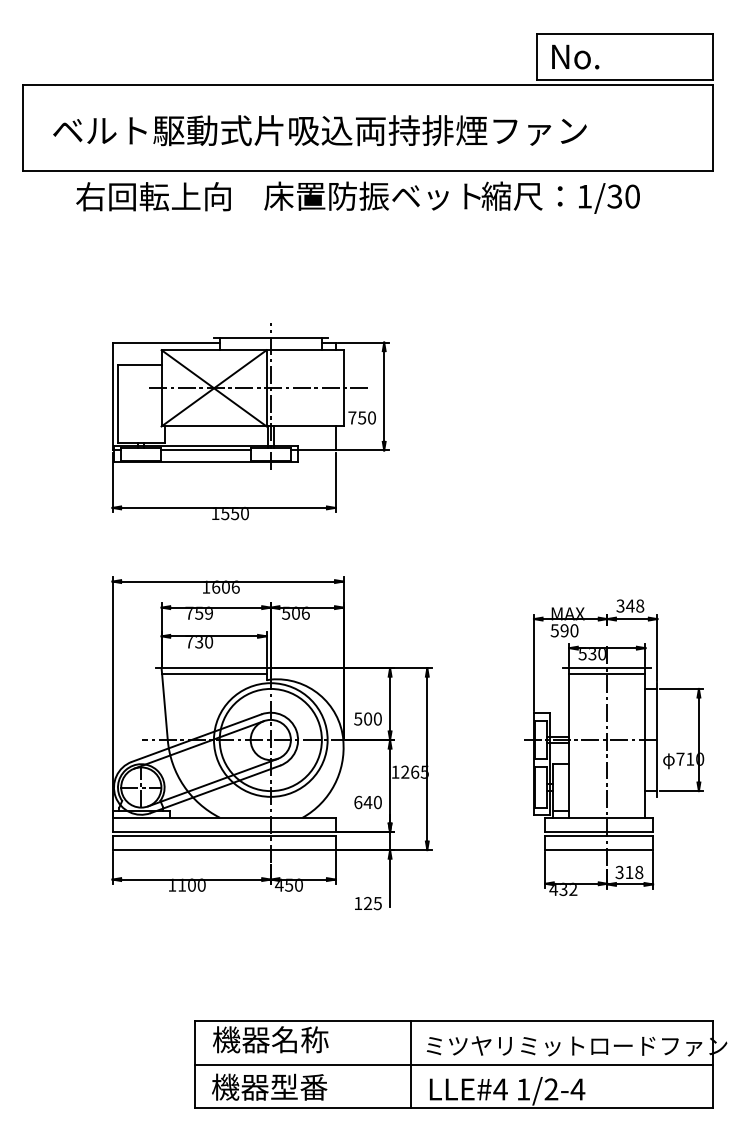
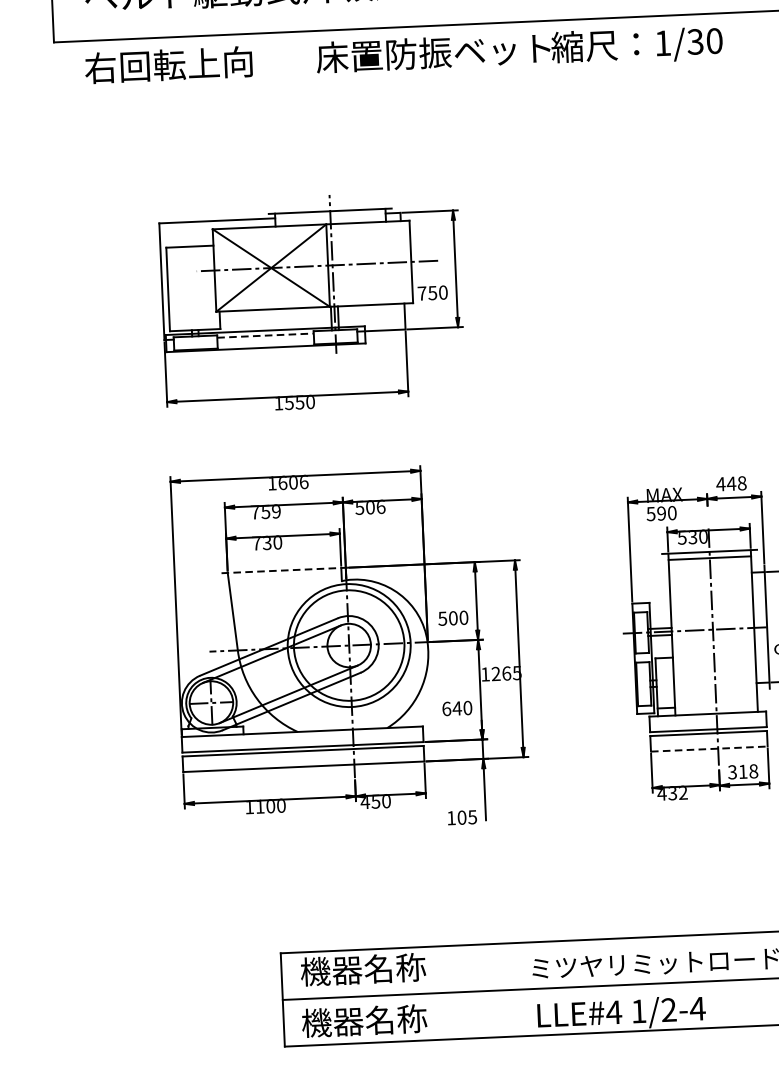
text: (153, 196) -> (168, 64), moved
line: (206, 450) -> (266, 335), solid -> dashed
text: (620, 605) -> (720, 483), 348 -> 448
line: (214, 668) -> (284, 570), solid -> dashed
line: (214, 673) -> (285, 576), removed
line: (599, 850) -> (709, 749), solid -> dashed
text: (368, 903) -> (462, 817), 125 -> 105
line: (411, 1064) -> (516, 989), removed
text: (299, 1086) -> (396, 1018), 機器型番 -> 機器名称

